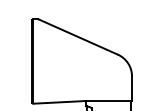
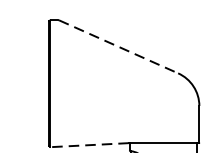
line: (78, 37) -> (118, 47), solid -> dashed
line: (59, 102) -> (90, 145), solid -> dashed

